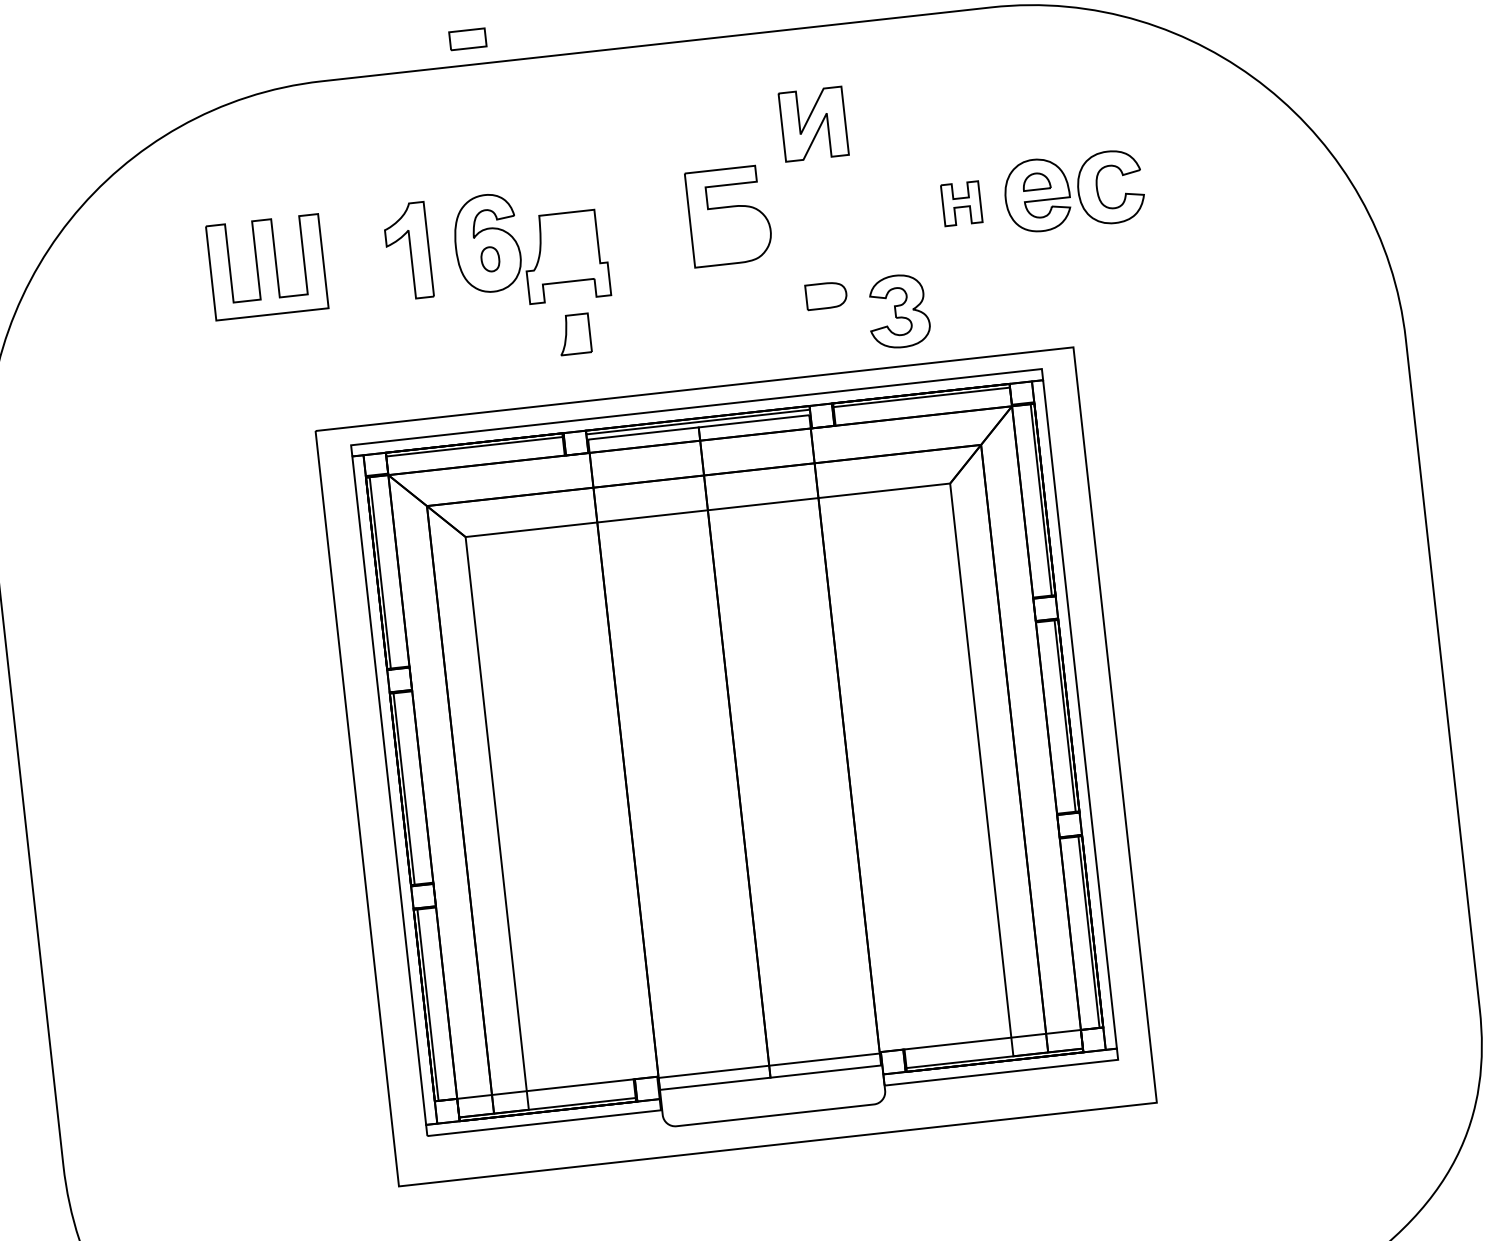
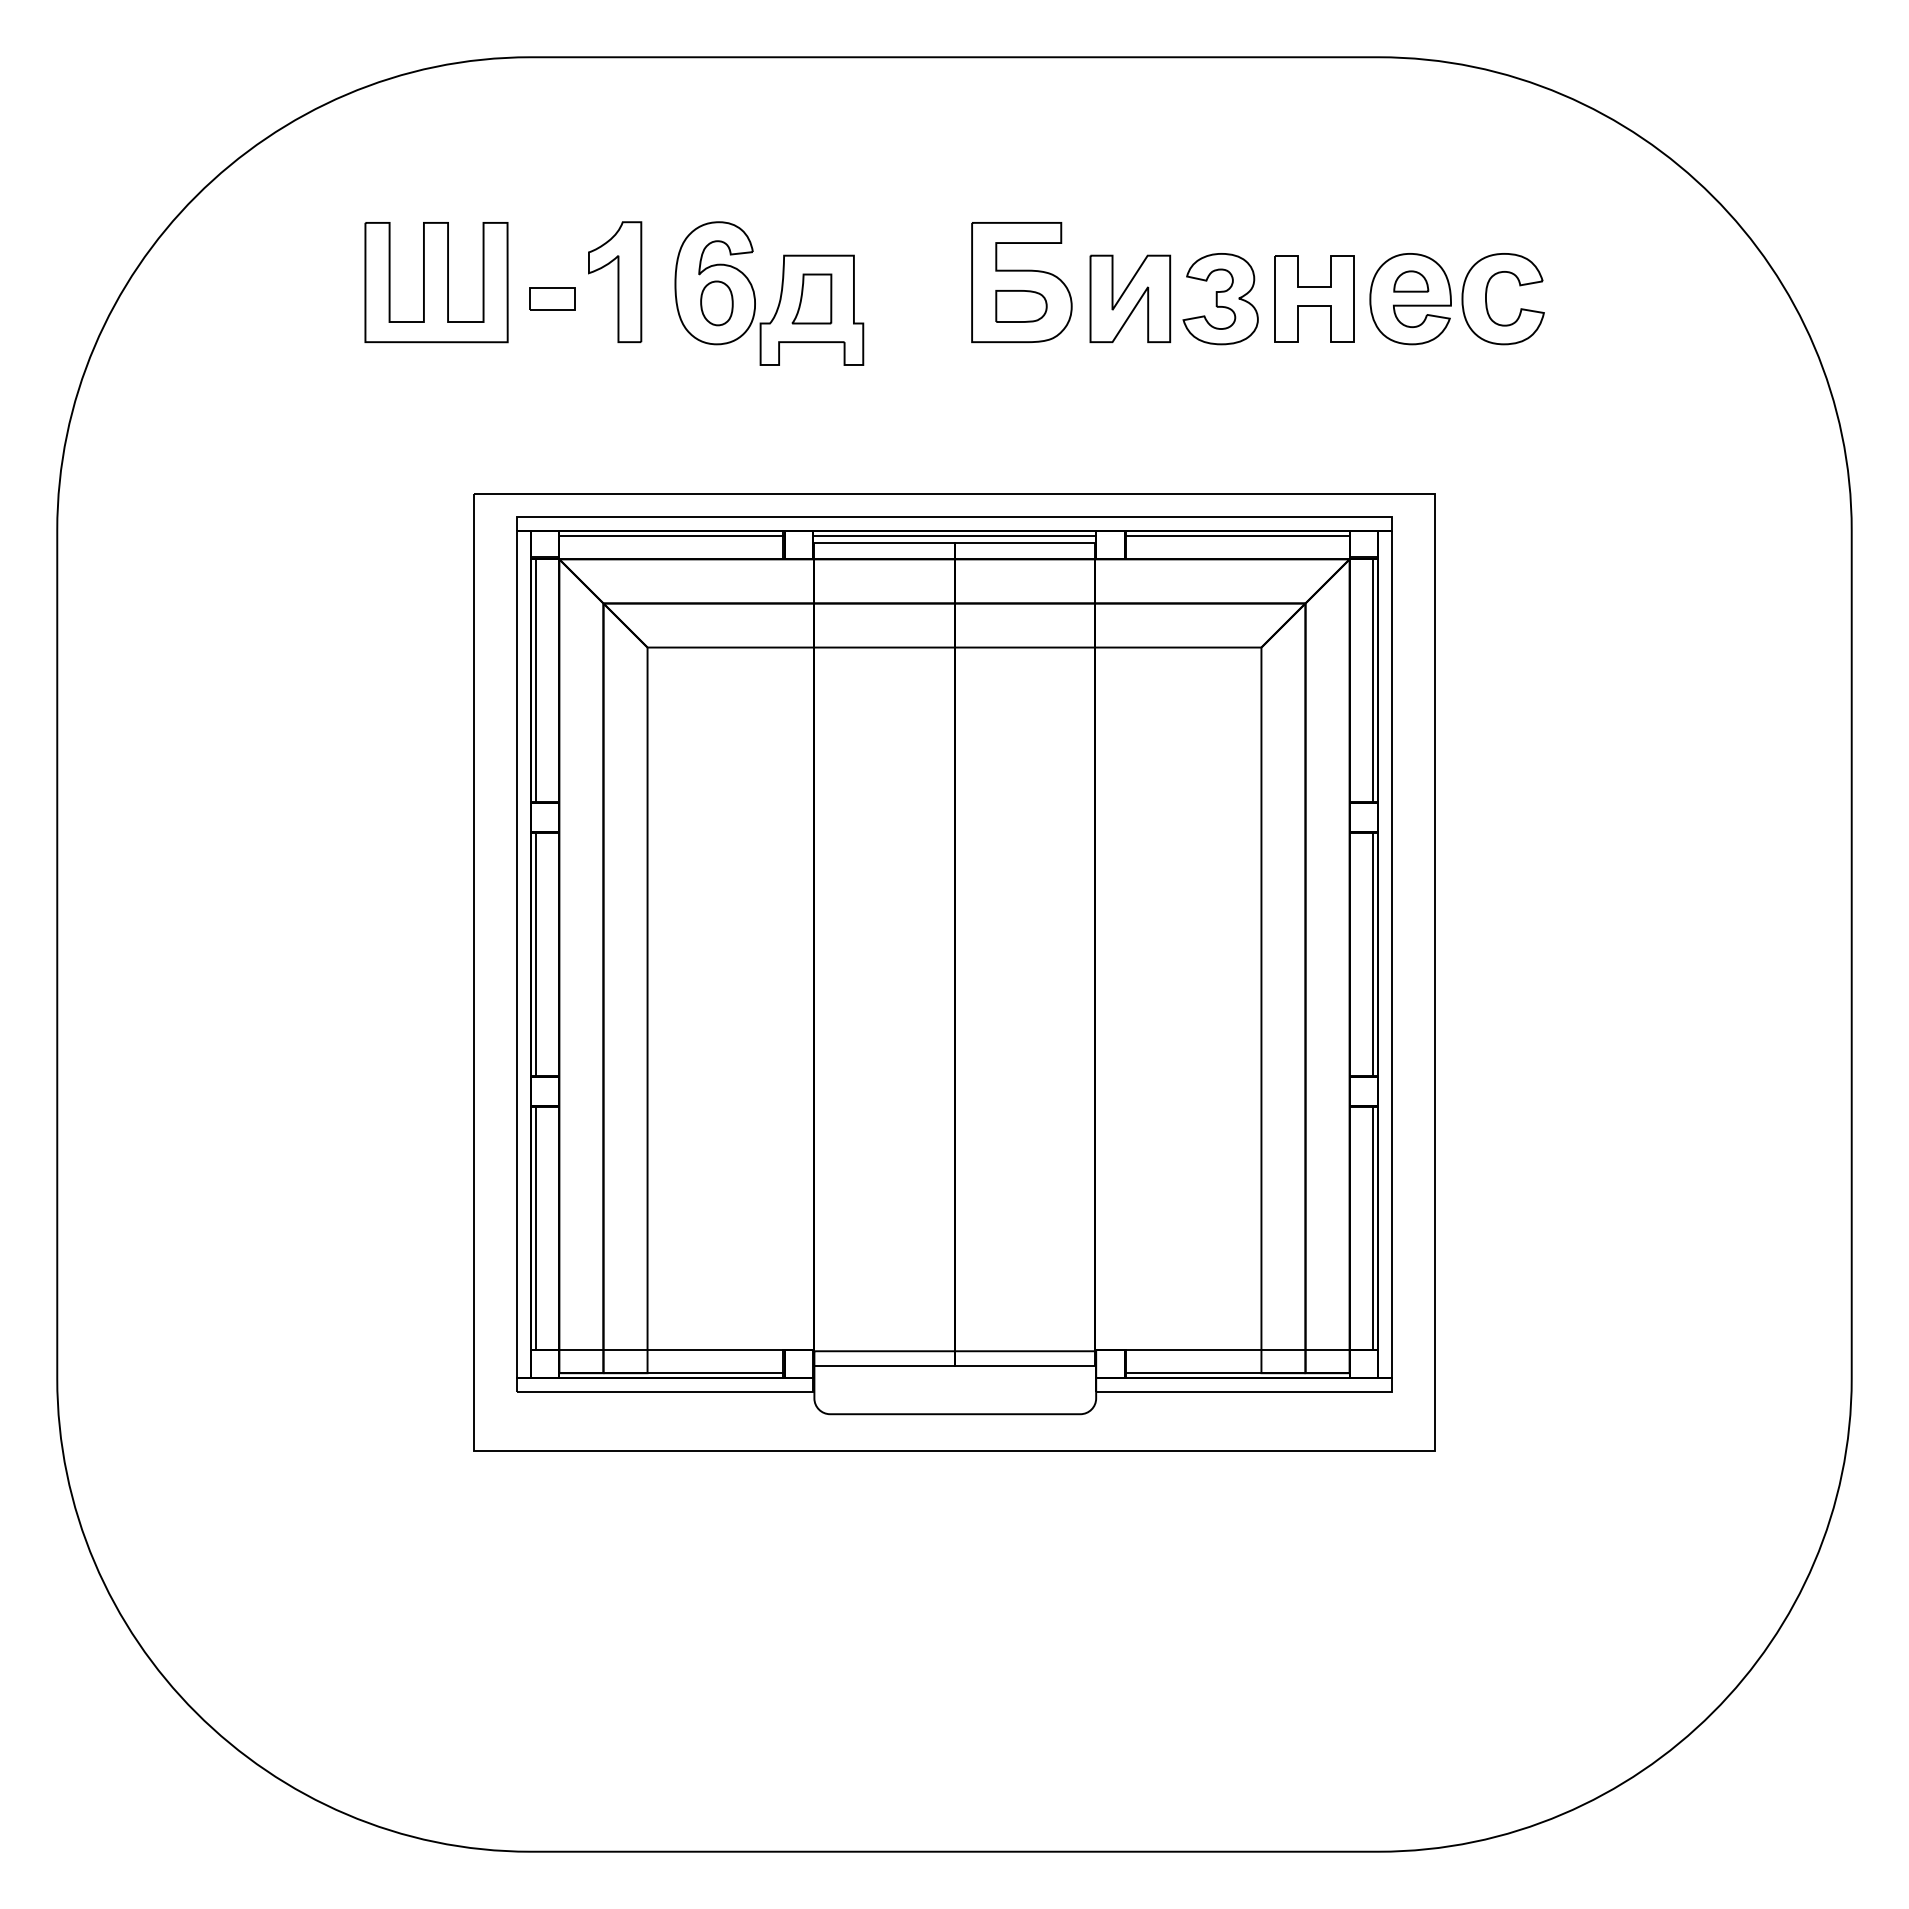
part: (468, 38) -> (552, 298), moved
part: (813, 123) -> (1130, 298), moved
part: (961, 203) -> (1314, 298), size x1.67
part: (490, 259) -> (716, 303), size x1.43
part: (826, 295) -> (1021, 306), moved
part: (898, 311) -> (1220, 299), moved
part: (574, 334) -> (811, 298), moved

